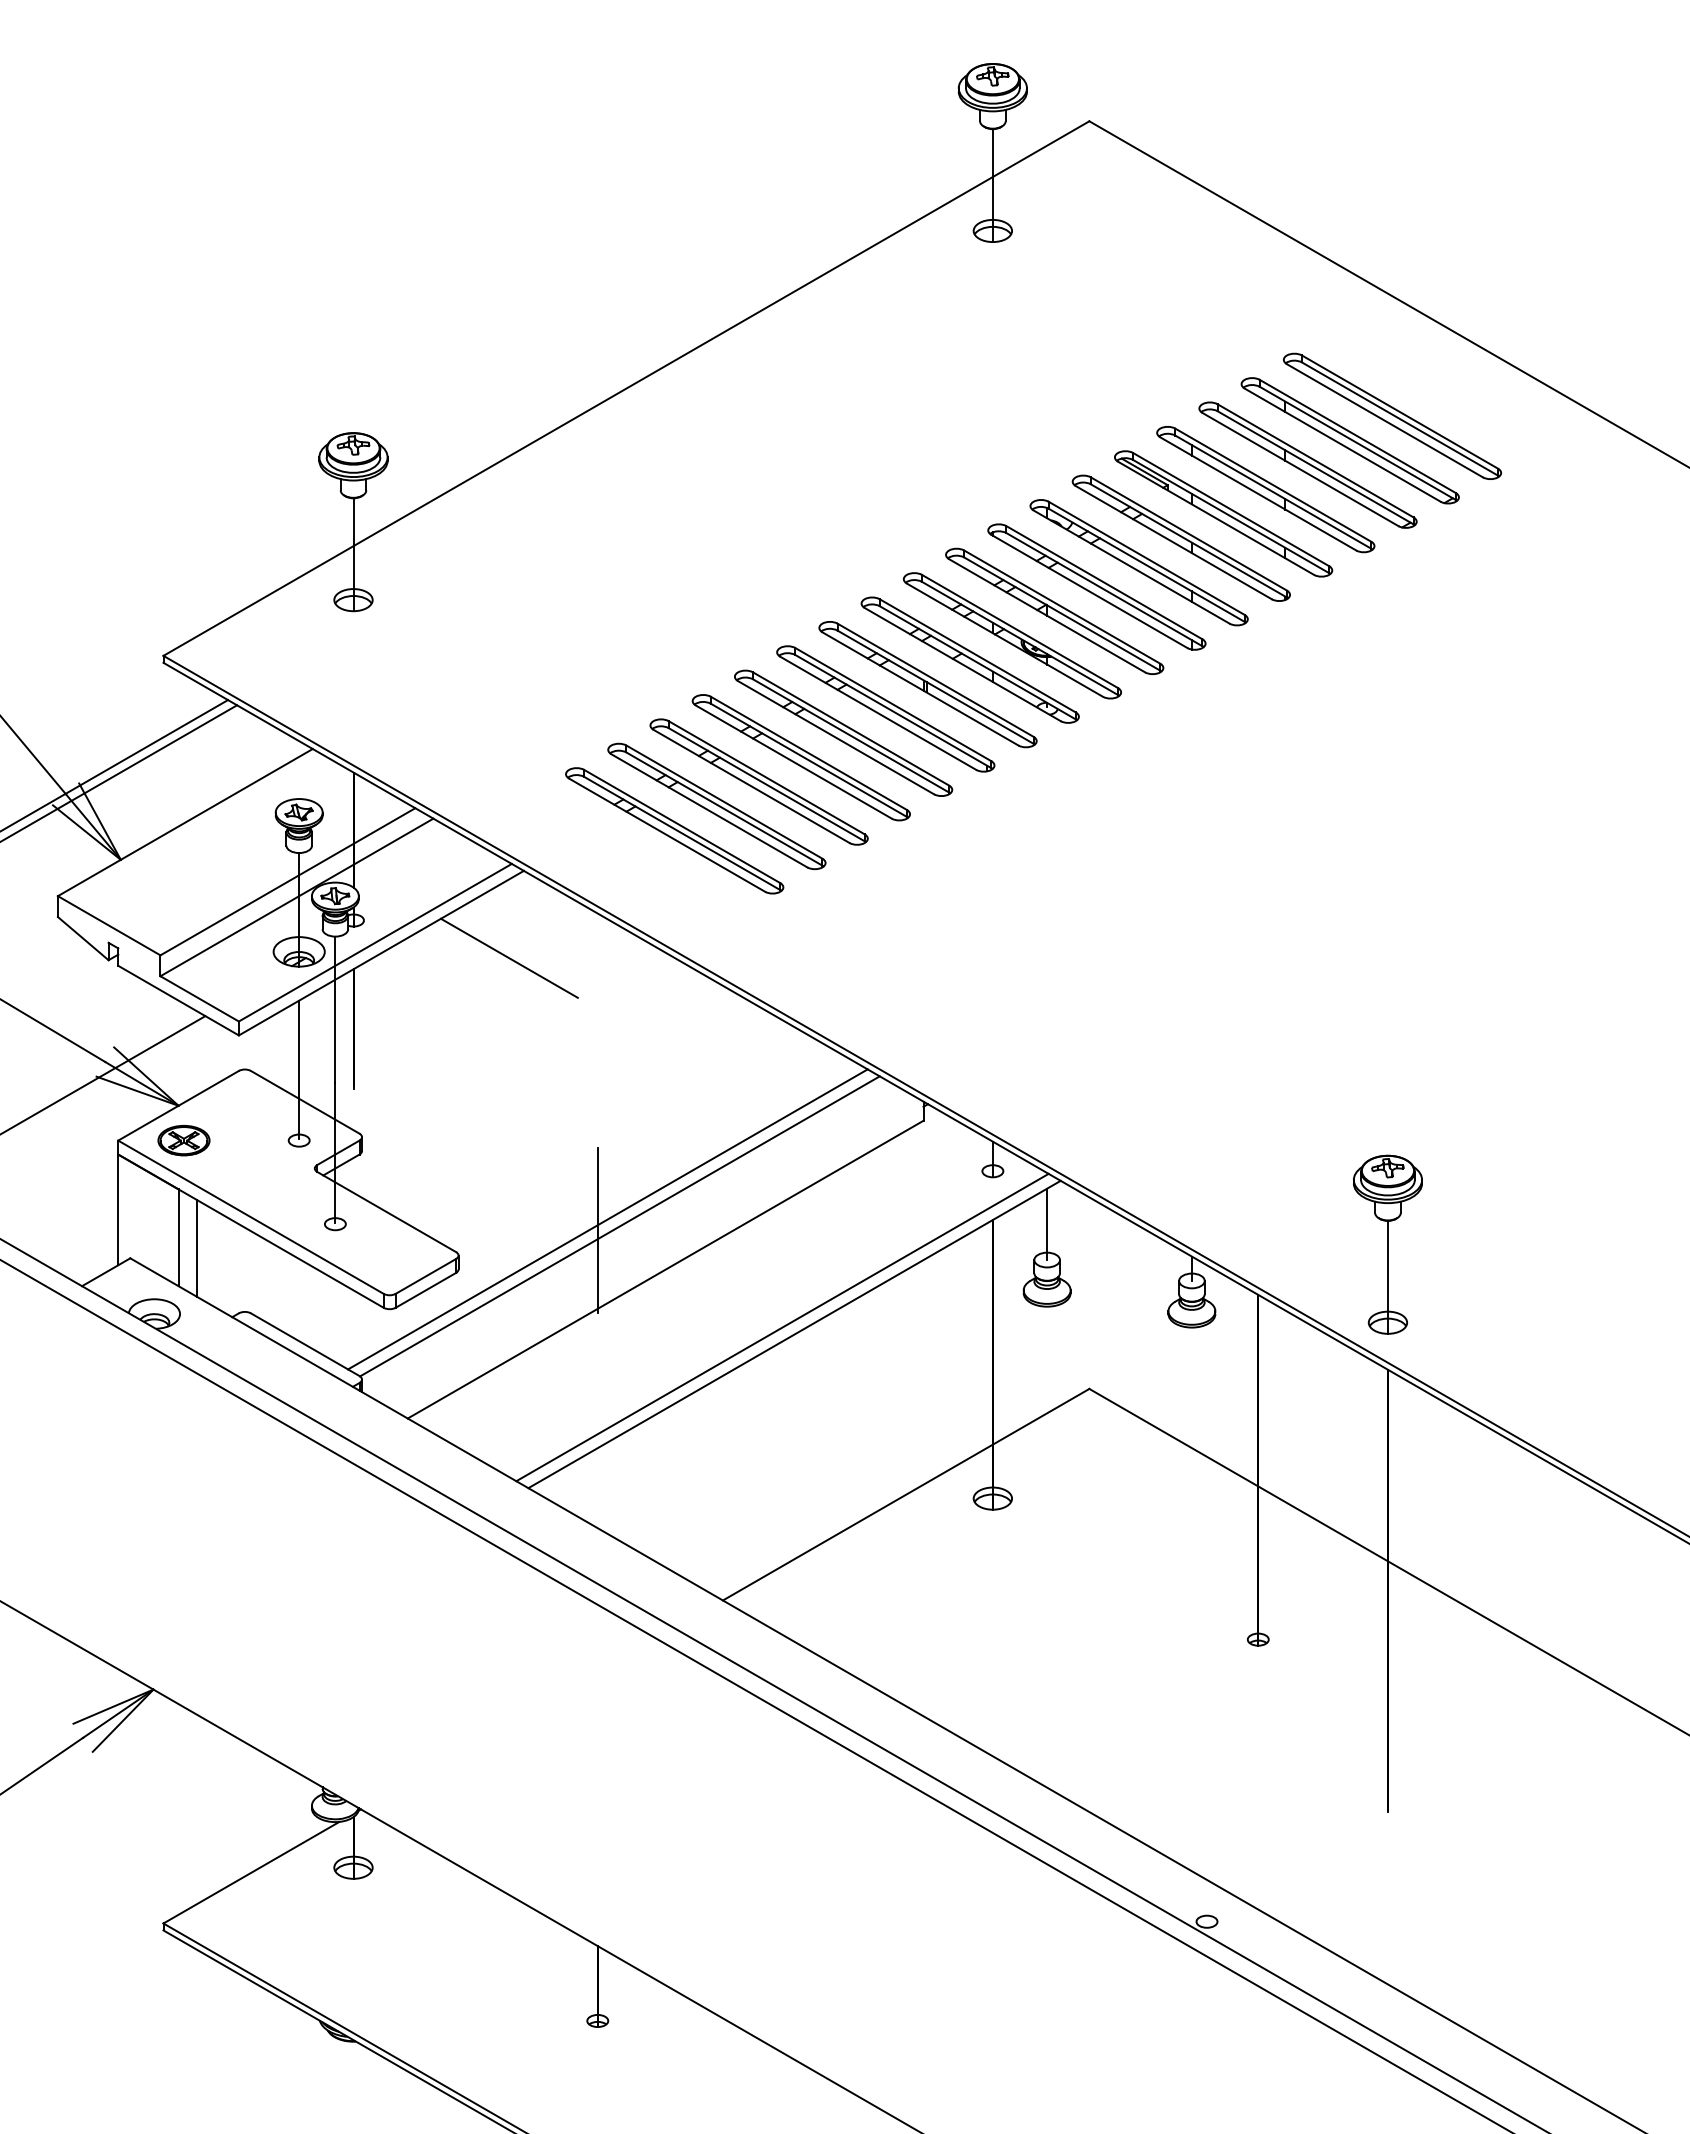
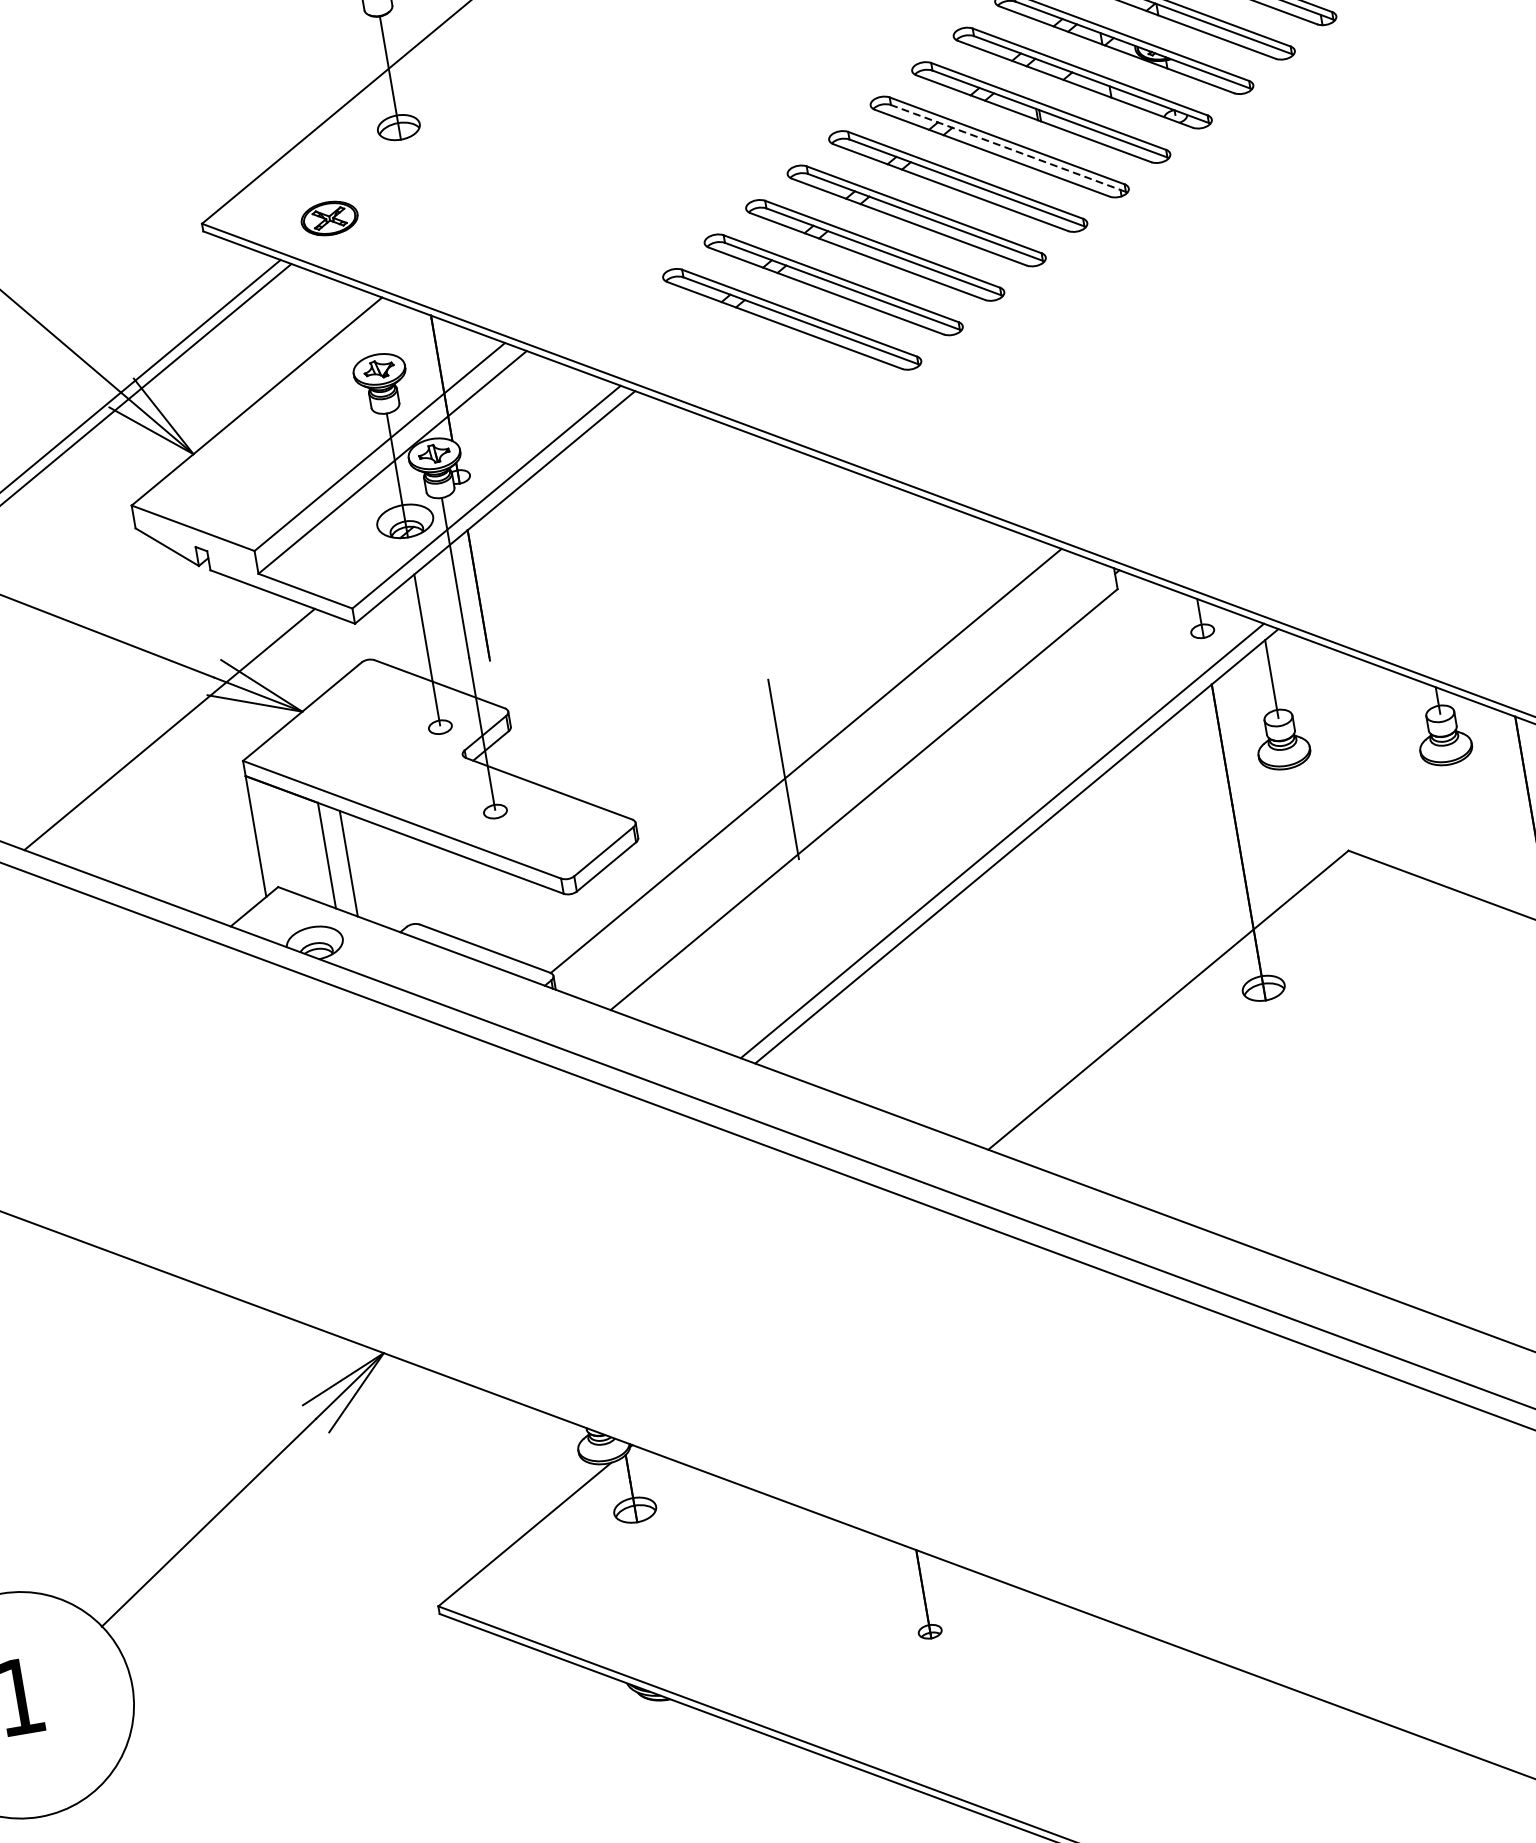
line: (892, 711) -> (1007, 148), solid -> dashed
line: (508, 957) -> (634, 488), removed
part: (183, 1140) -> (329, 218), moved
line: (607, 1219) -> (791, 755), removed

